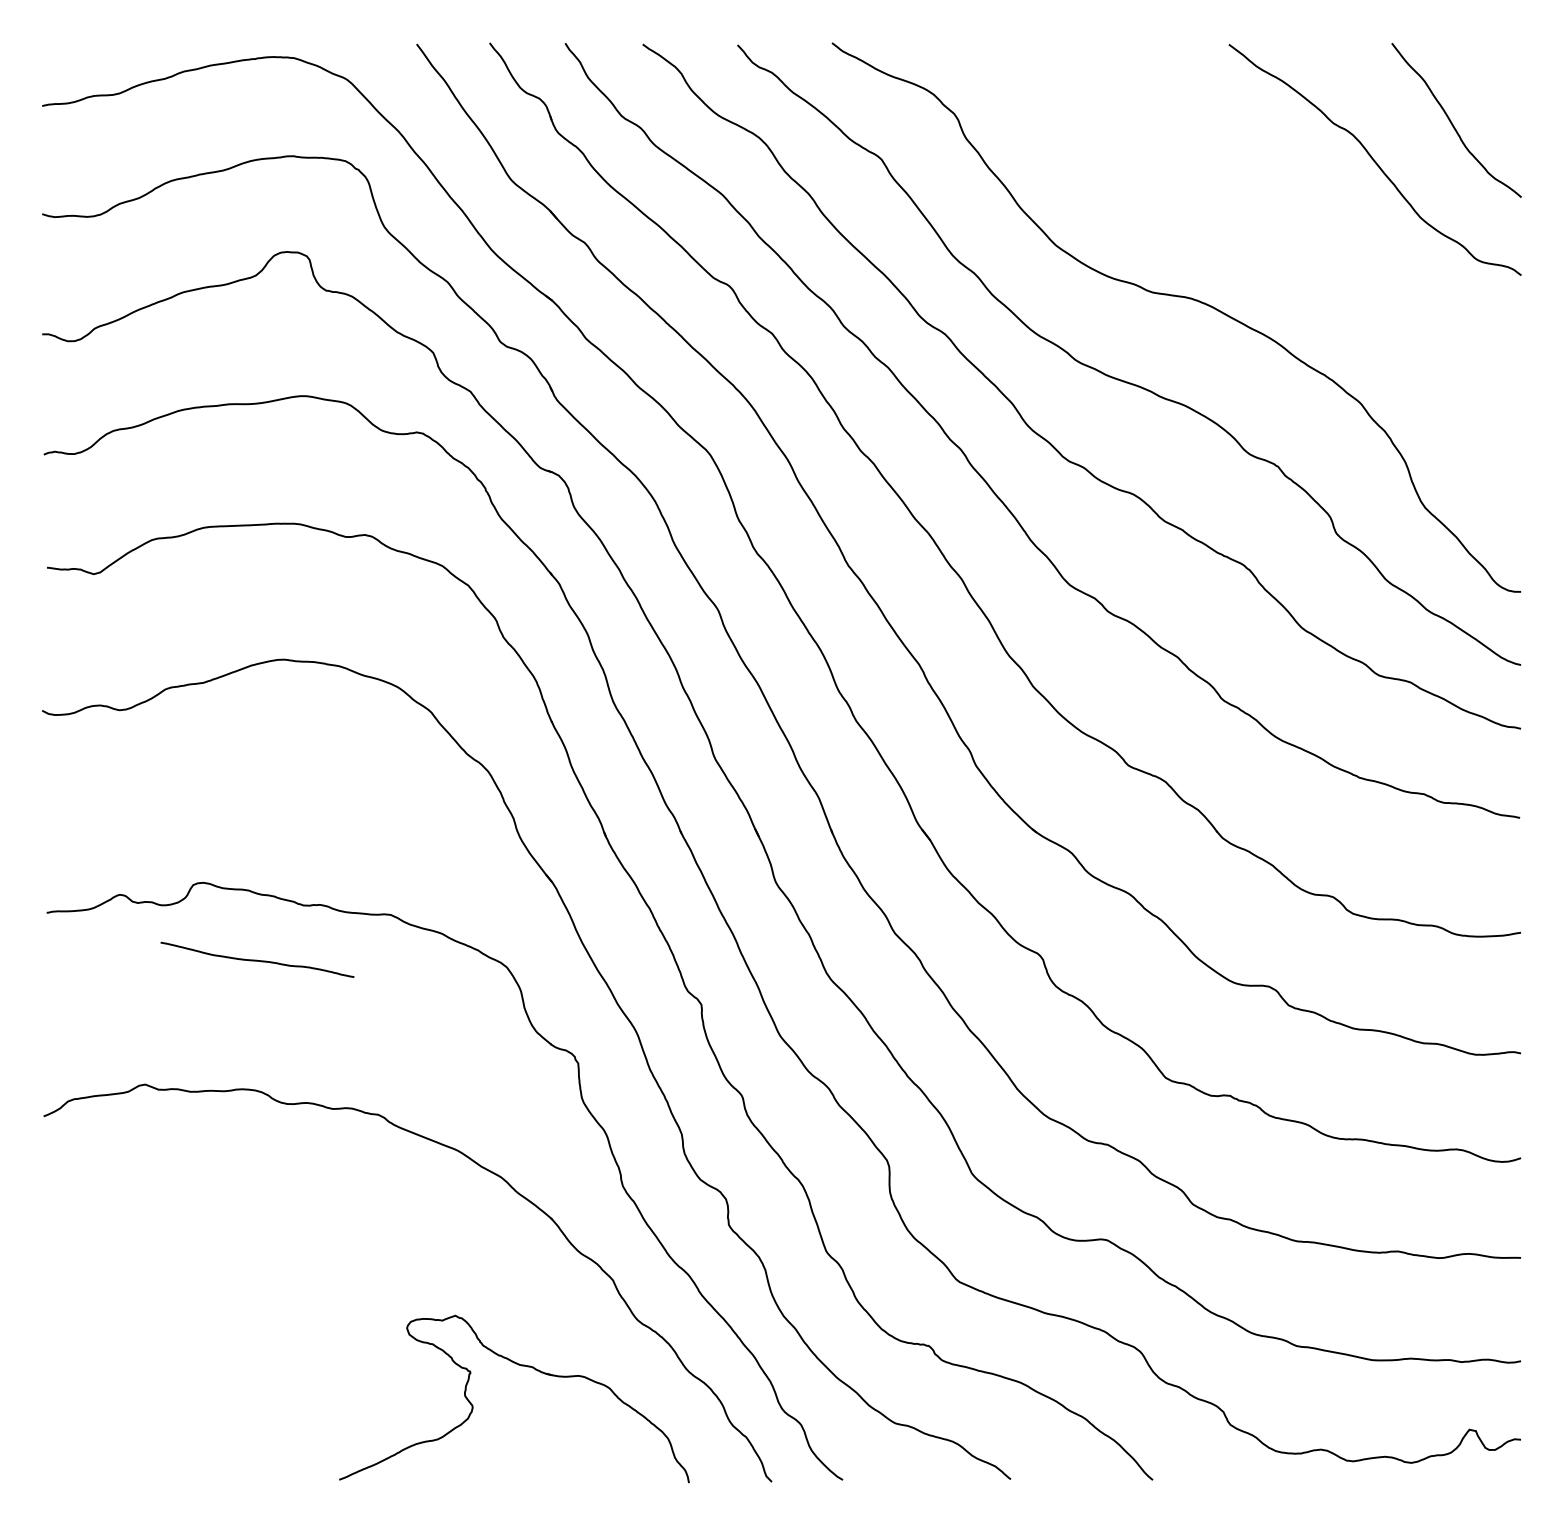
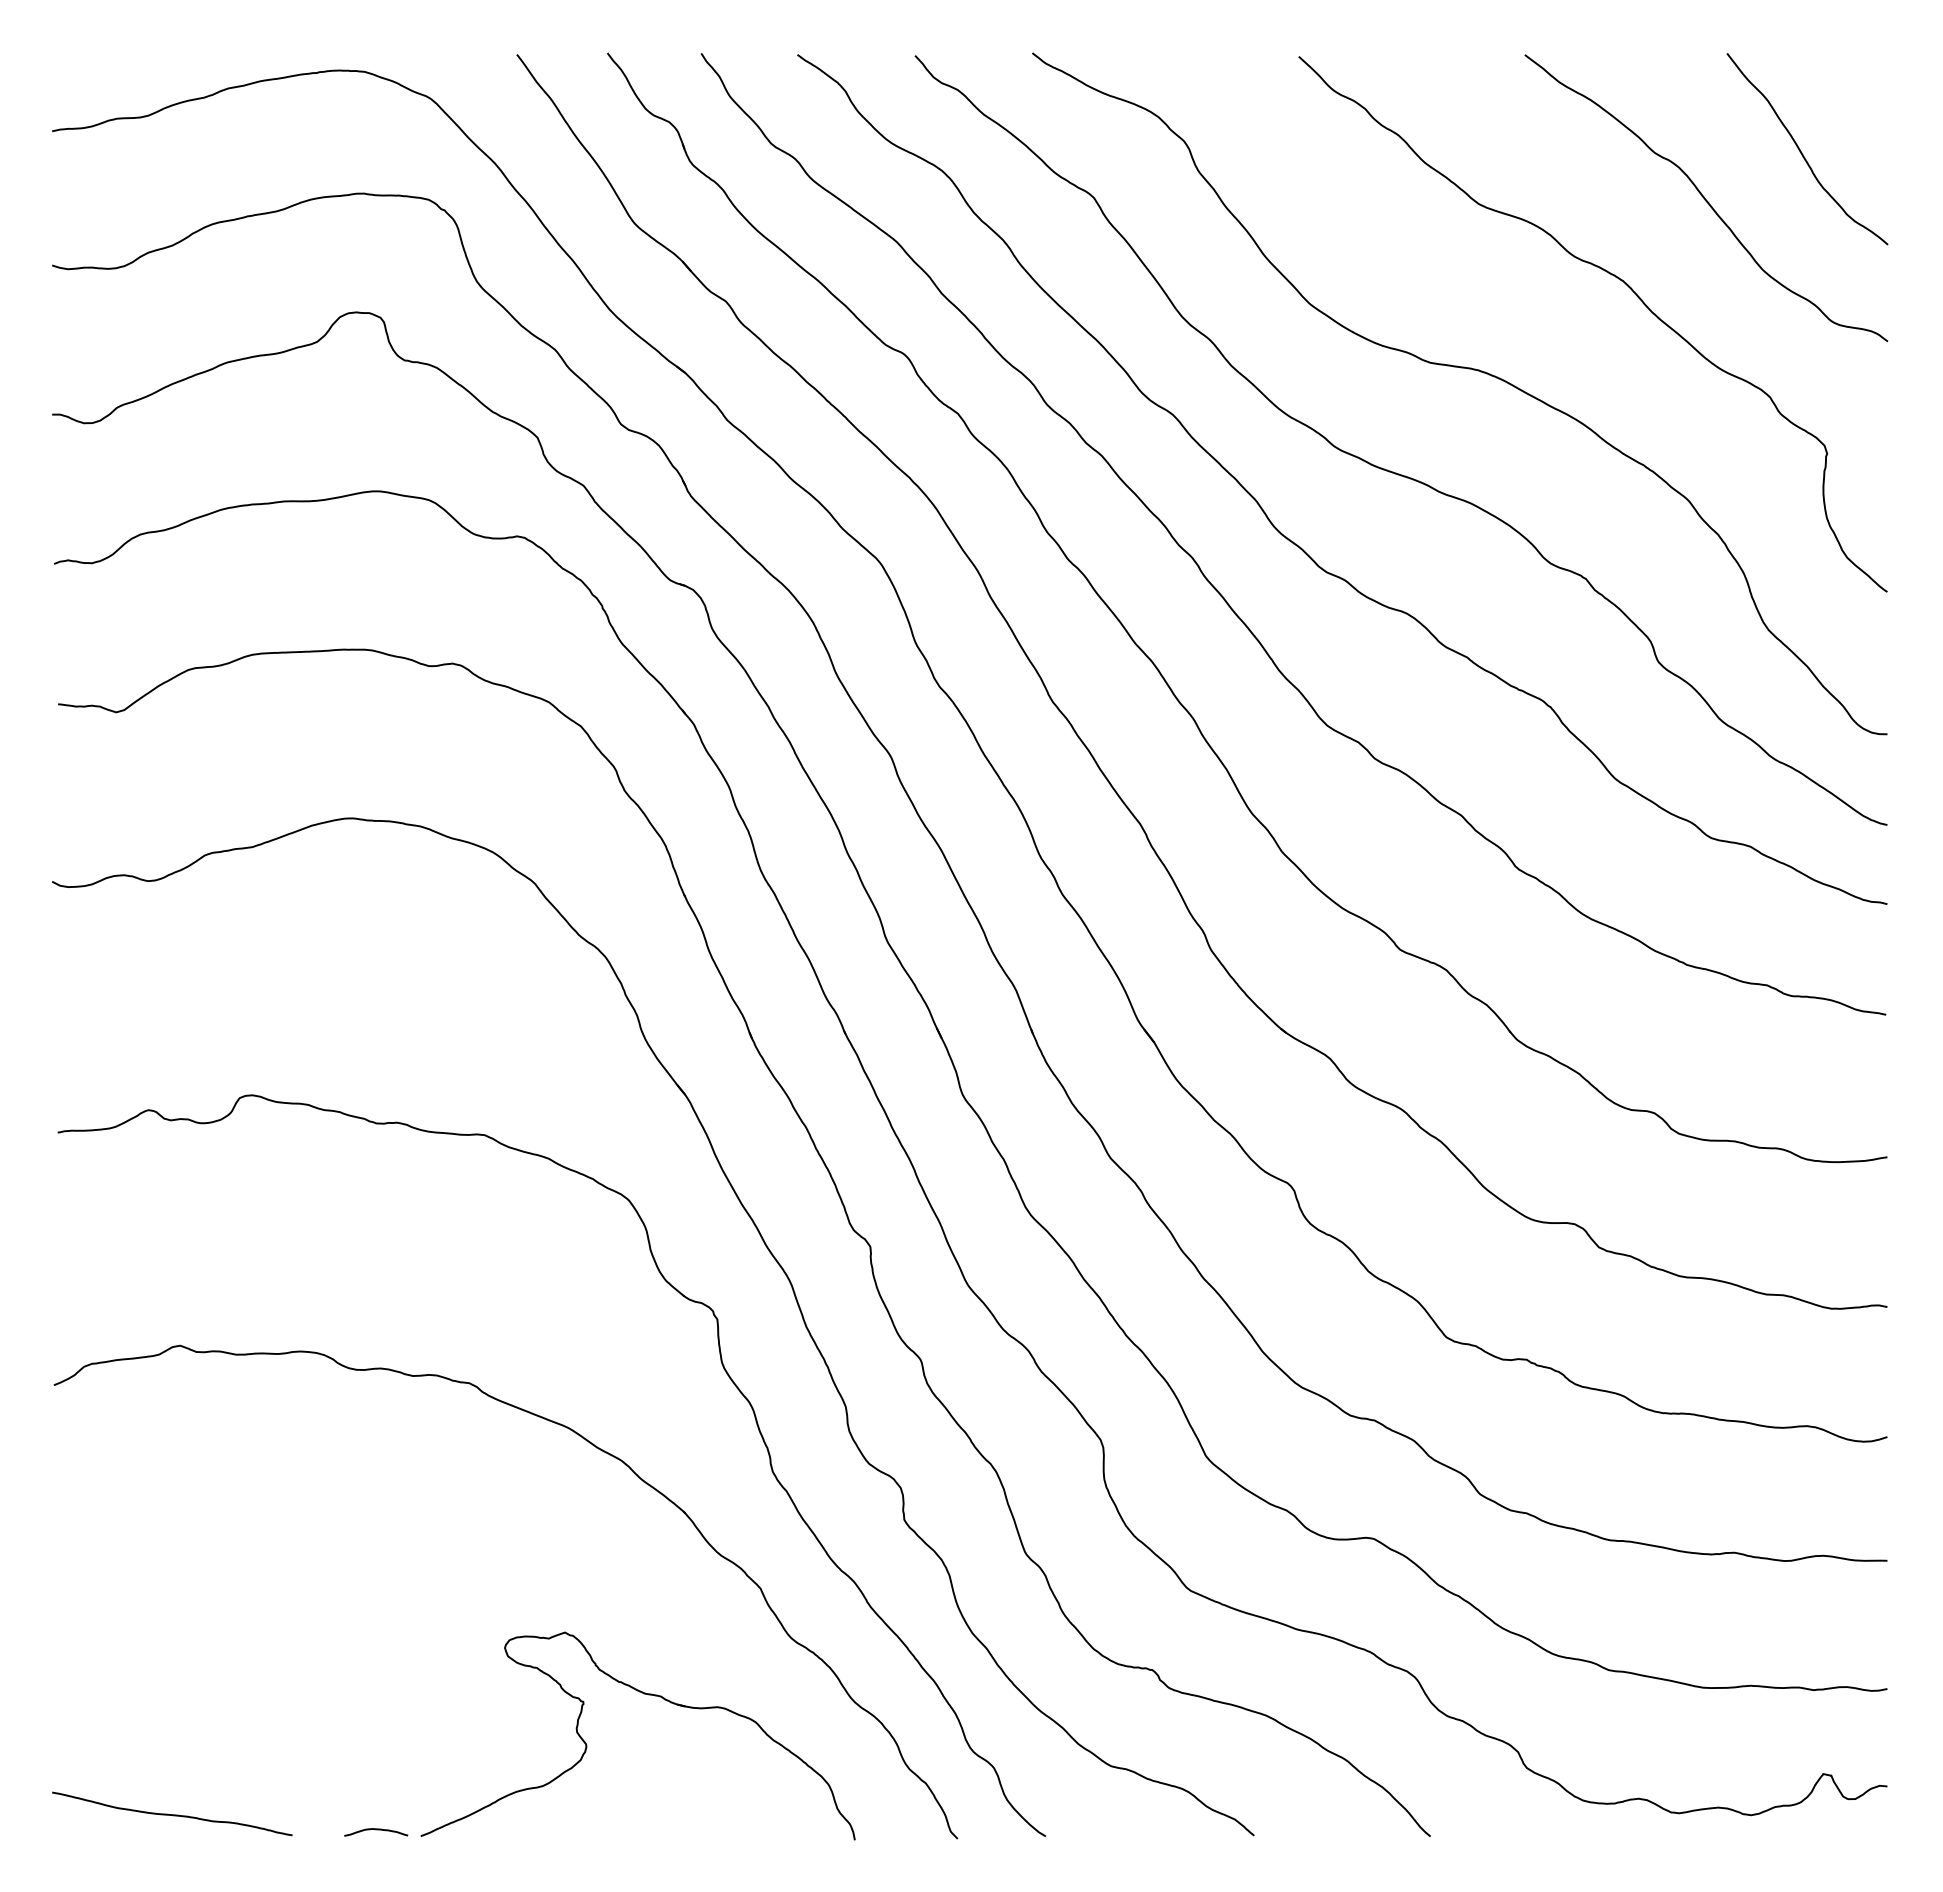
curve: (1312, 231) -> (1628, 287), added
curve: (257, 960) -> (172, 1814), moved
curve: (303, 1475) -> (376, 1830), added

